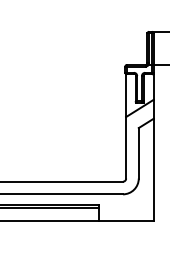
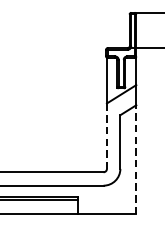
line: (126, 147) -> (107, 135), solid -> dashed
line: (153, 169) -> (136, 159), solid -> dashed

